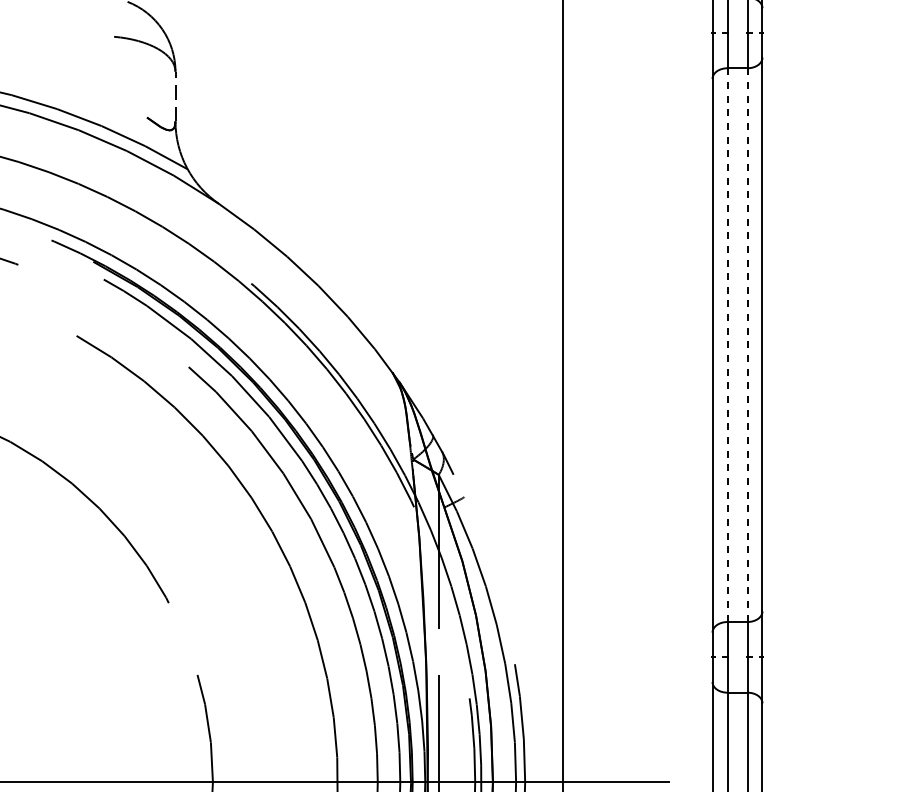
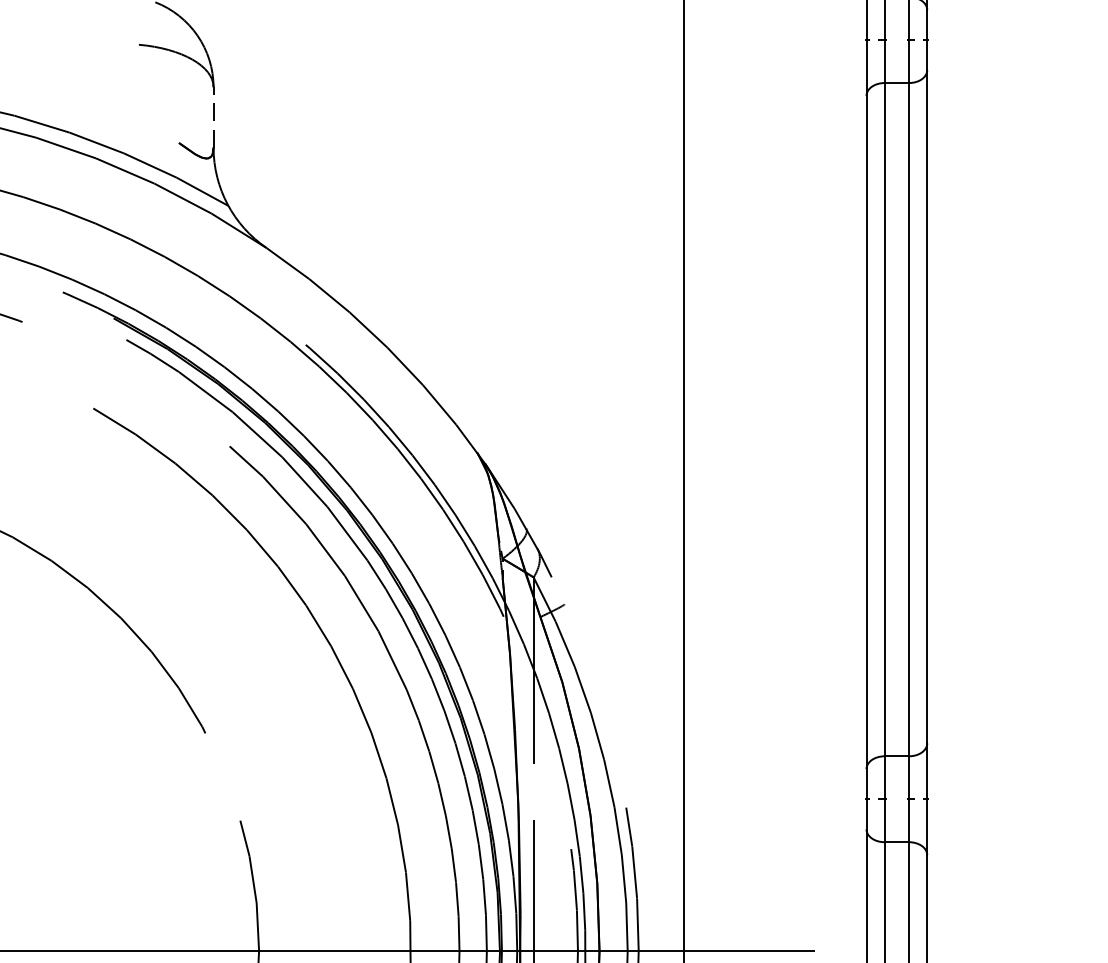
line: (727, 345) -> (884, 420), dashed -> solid
line: (747, 345) -> (909, 420), dashed -> solid

